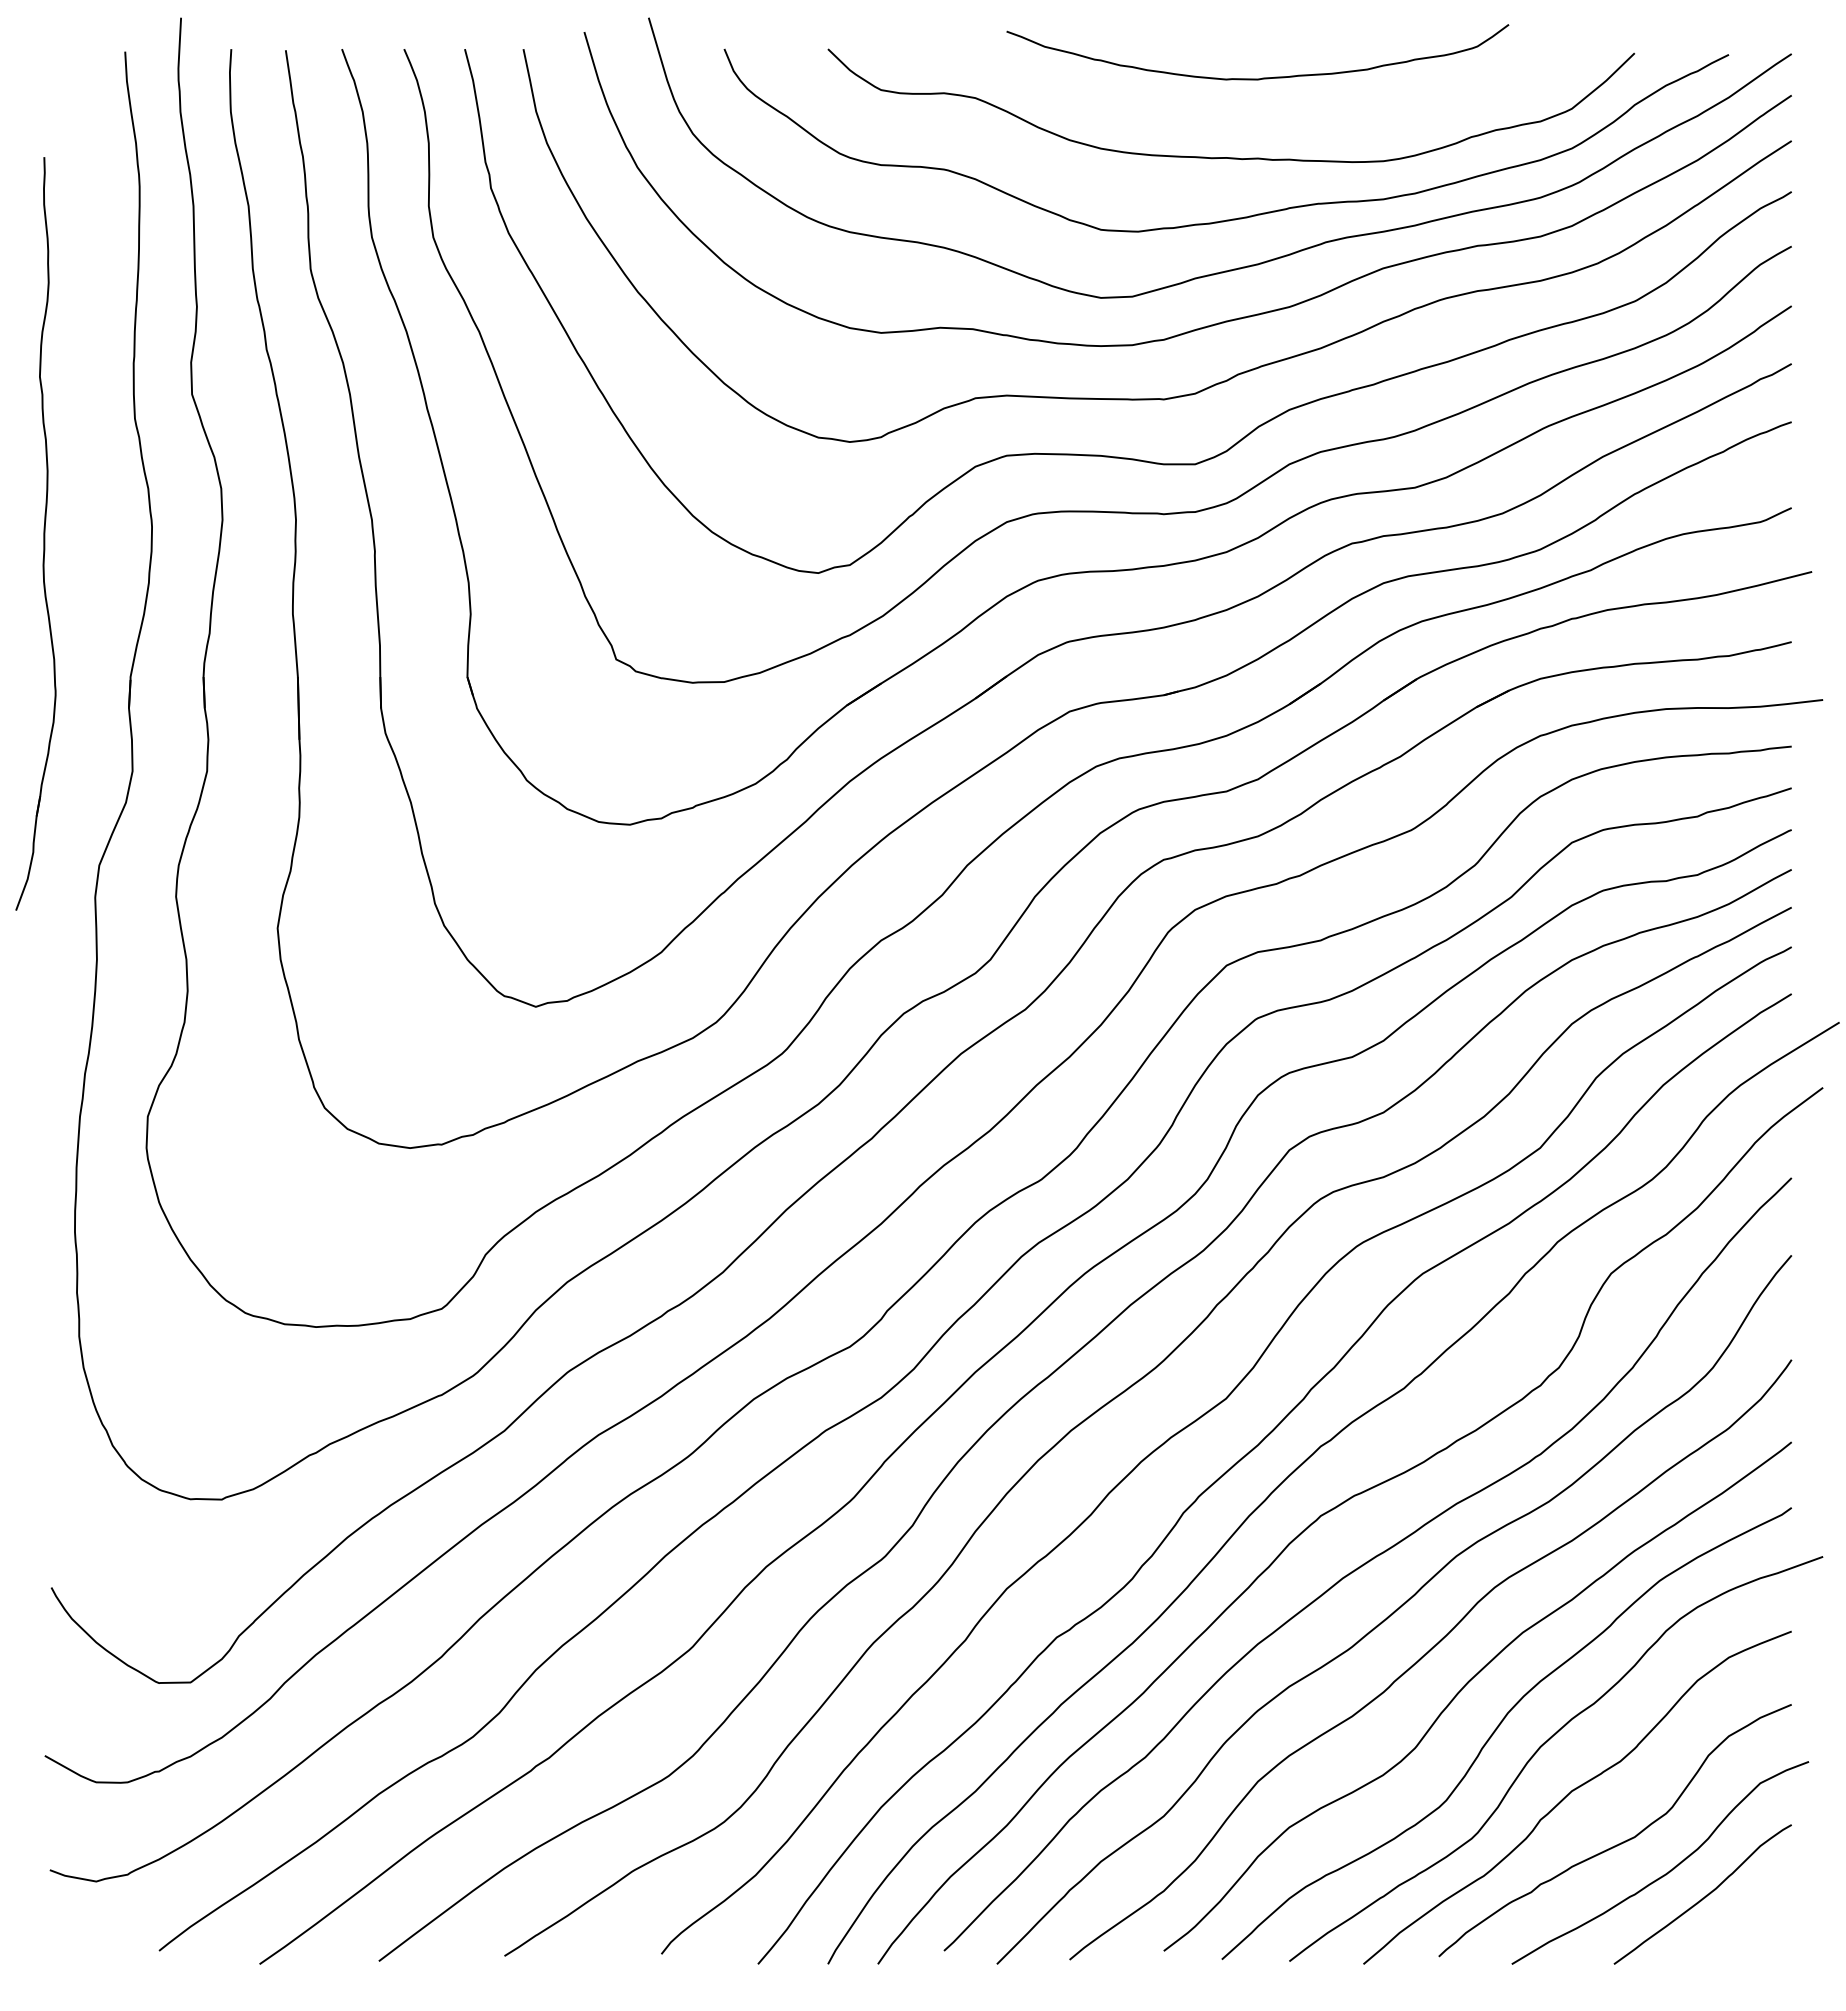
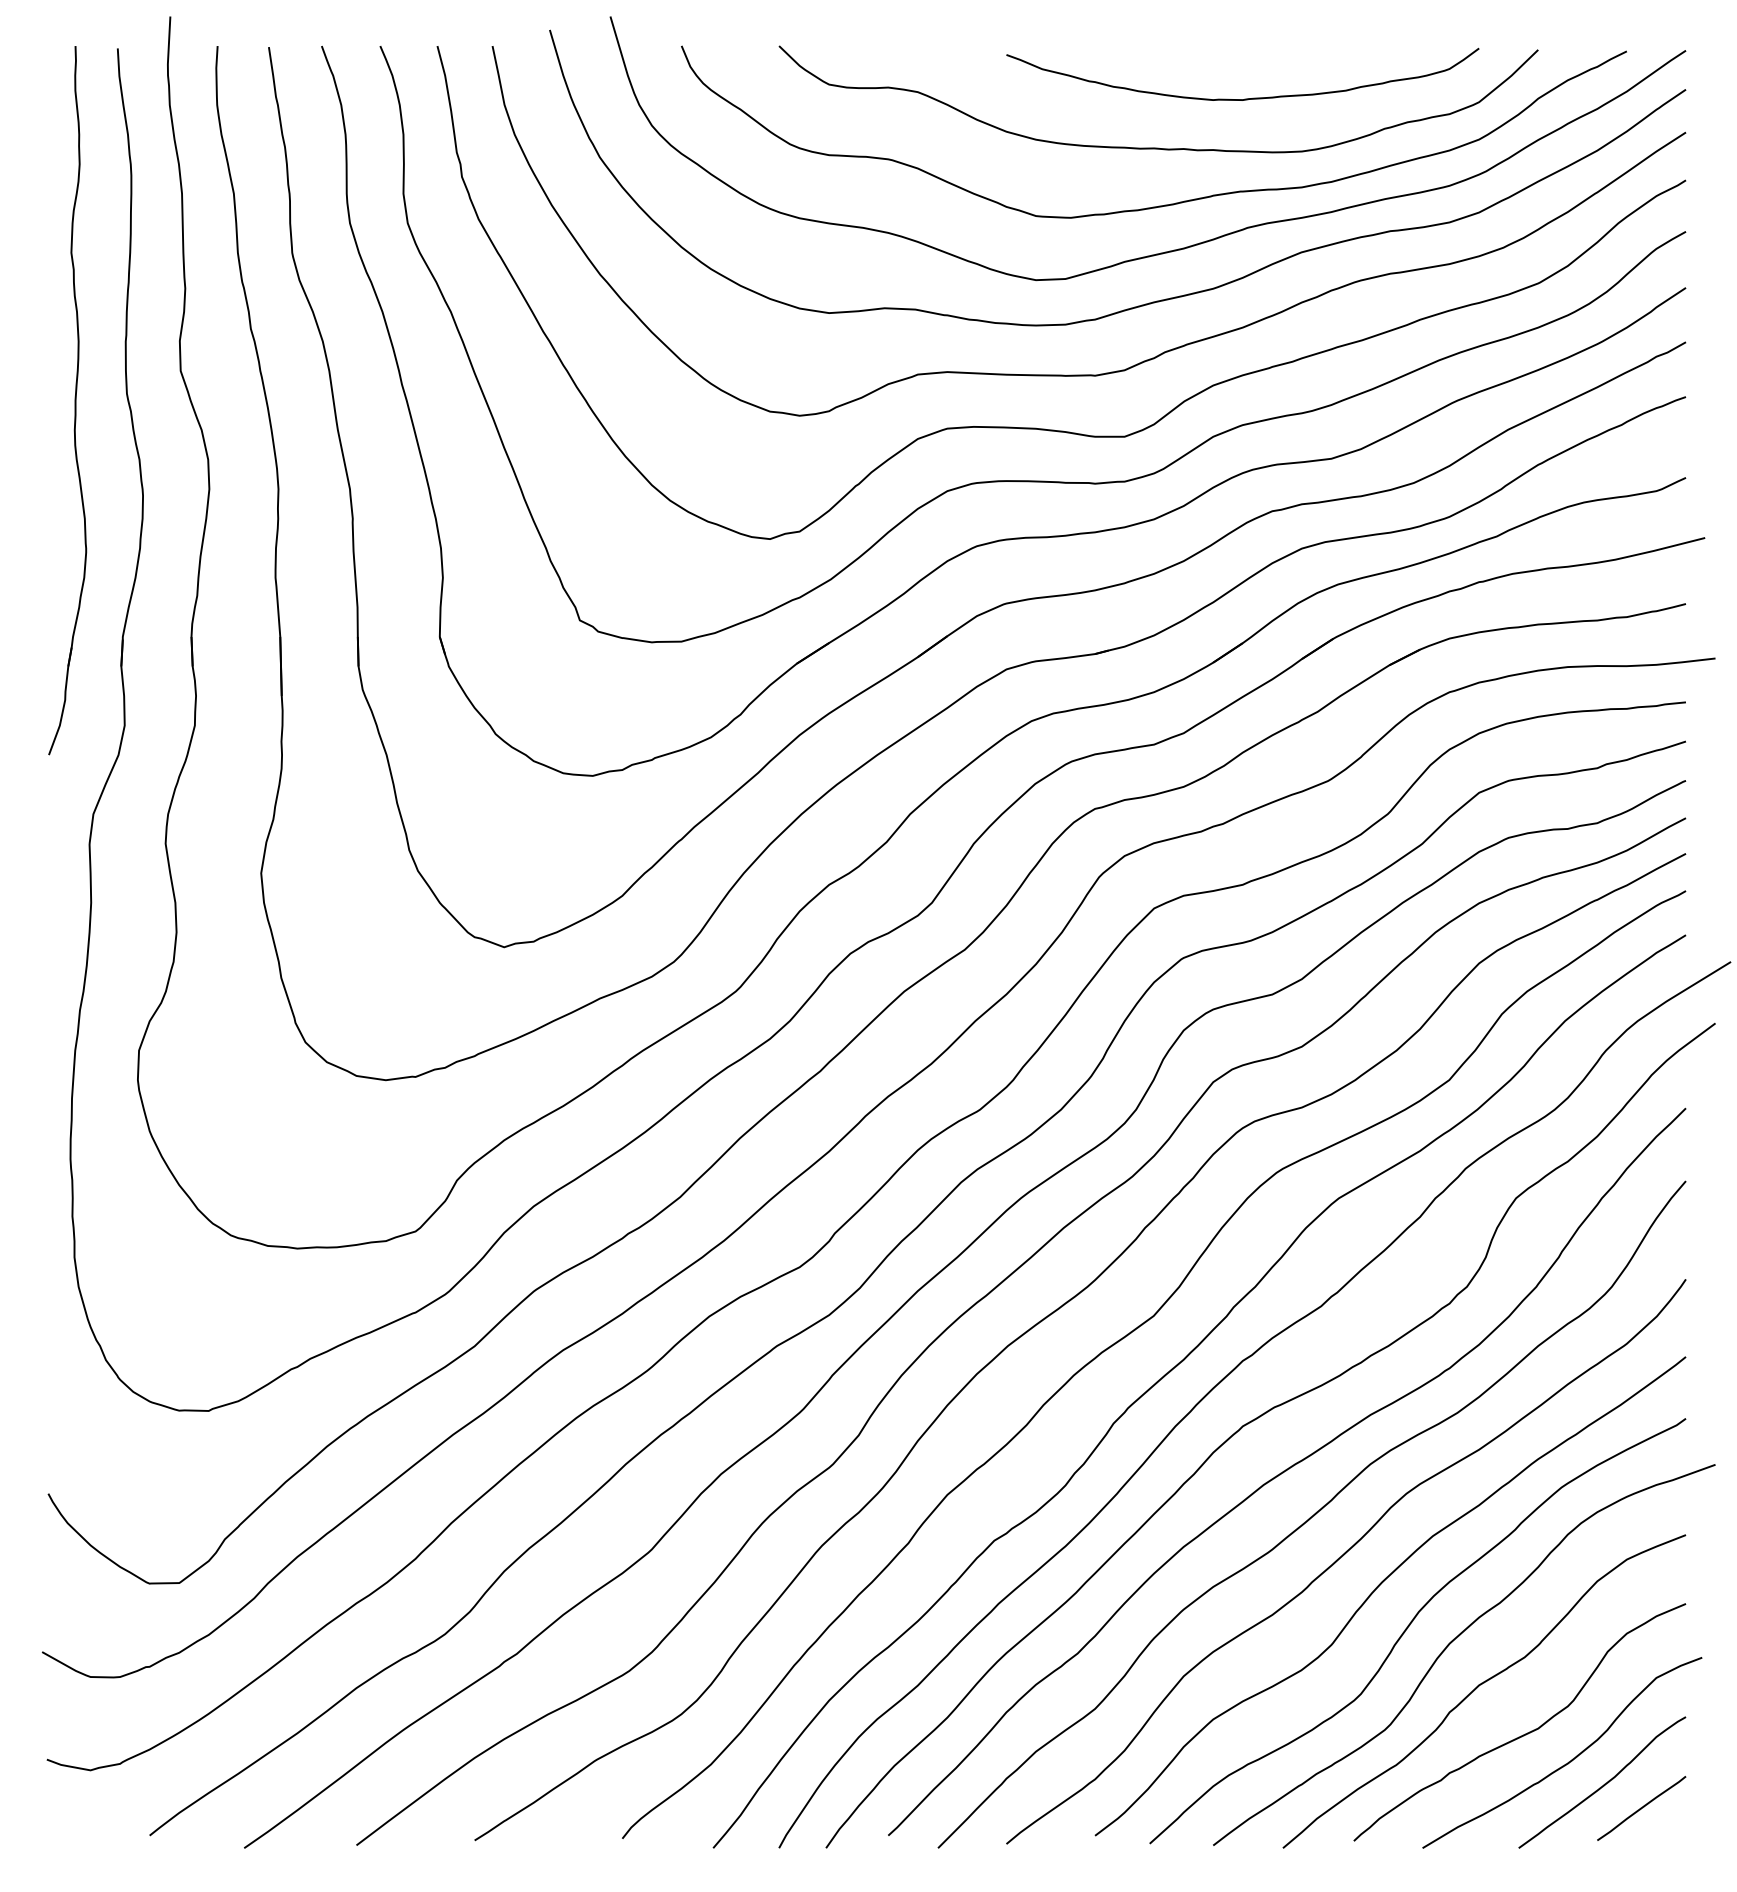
curve: (1262, 77) -> (1247, 98), moved
part: (43, 533) -> (74, 400), moved
line: (1744, 1921) -> (1641, 1807), added

